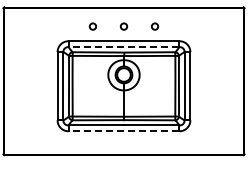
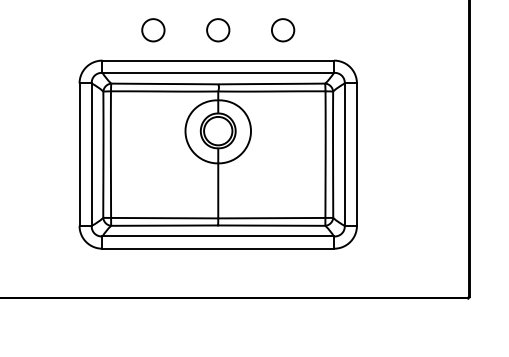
circle: (92, 26) -> (152, 29), size x1.67
circle: (123, 26) -> (217, 29), size x1.67
circle: (154, 26) -> (281, 29), size x1.67
line: (123, 47) -> (217, 73), dashed -> solid
line: (123, 131) -> (217, 249), dashed -> solid

